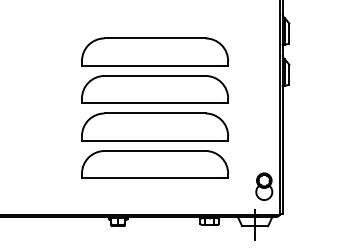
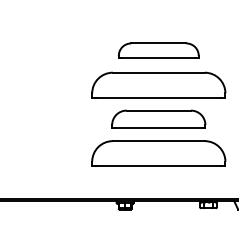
part: (154, 51) -> (158, 50), size x0.6
part: (154, 126) -> (158, 118), size x0.7

